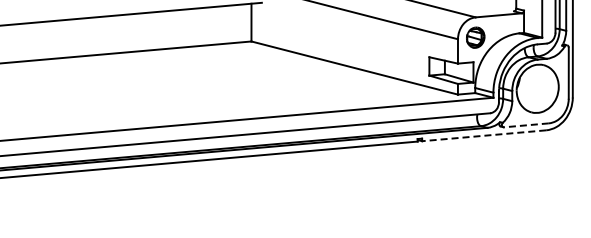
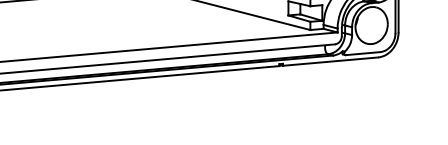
line: (525, 125) -> (362, 53), dashed -> solid
line: (483, 135) -> (329, 61), dashed -> solid

